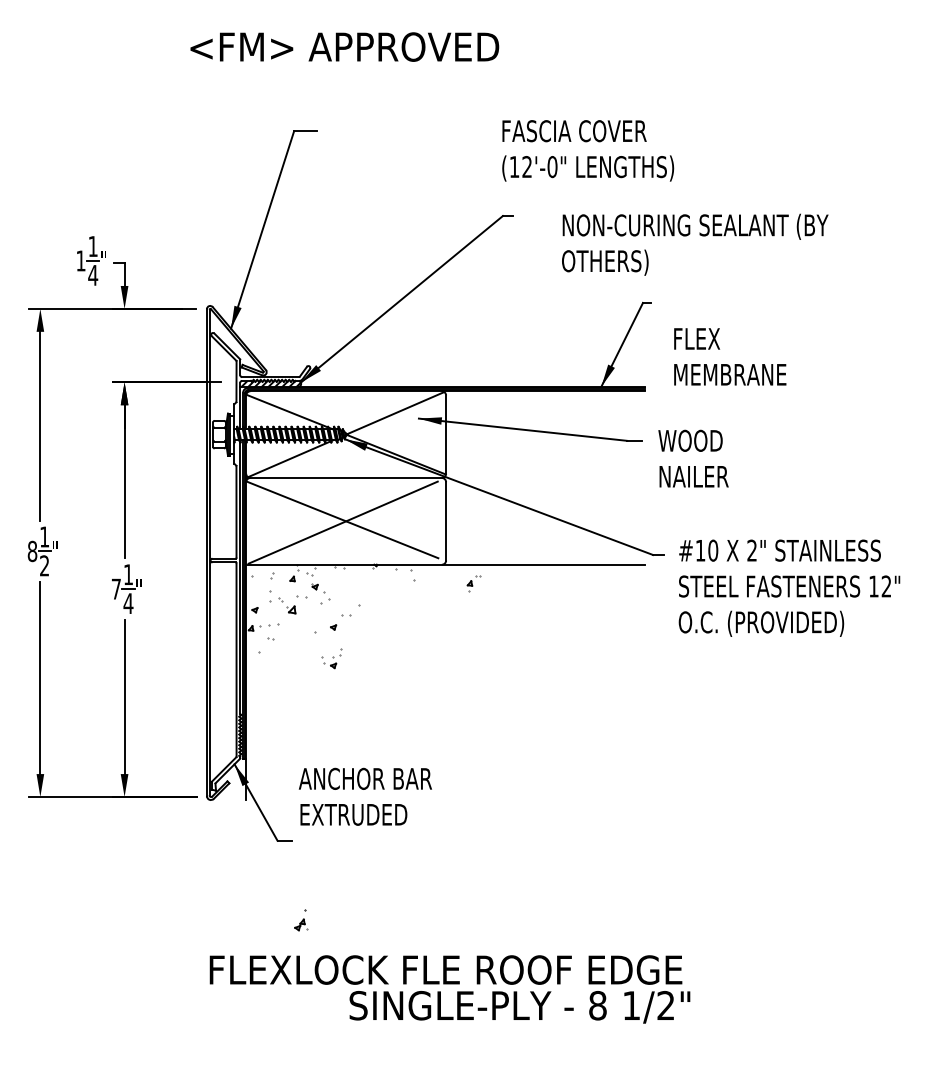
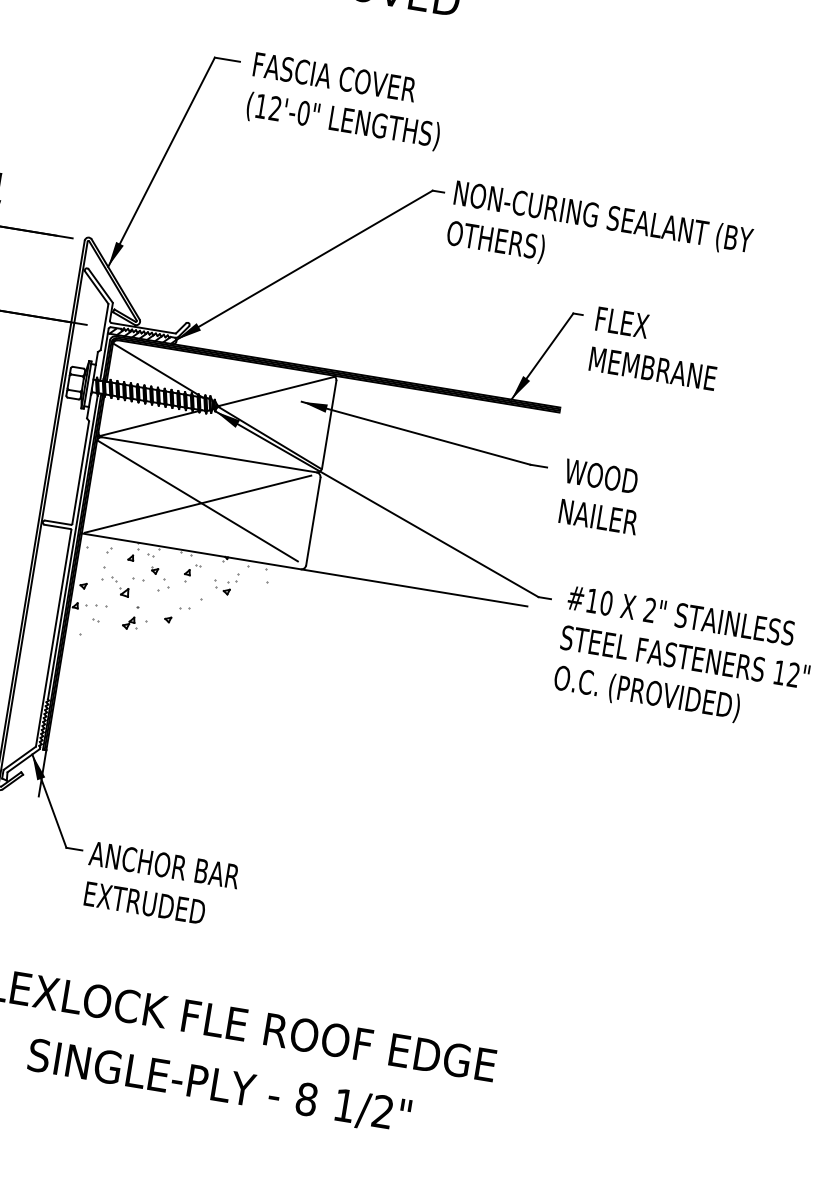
text: (588, 150) -> (346, 101), moved
text: (695, 244) -> (600, 238), moved
text: (730, 356) -> (656, 348), moved
part: (473, 583) -> (191, 573), moved
part: (331, 658) -> (225, 583), moved
text: (364, 796) -> (160, 884), moved
part: (301, 920) -> (131, 618), moved
text: (519, 1007) -> (218, 1087), moved

